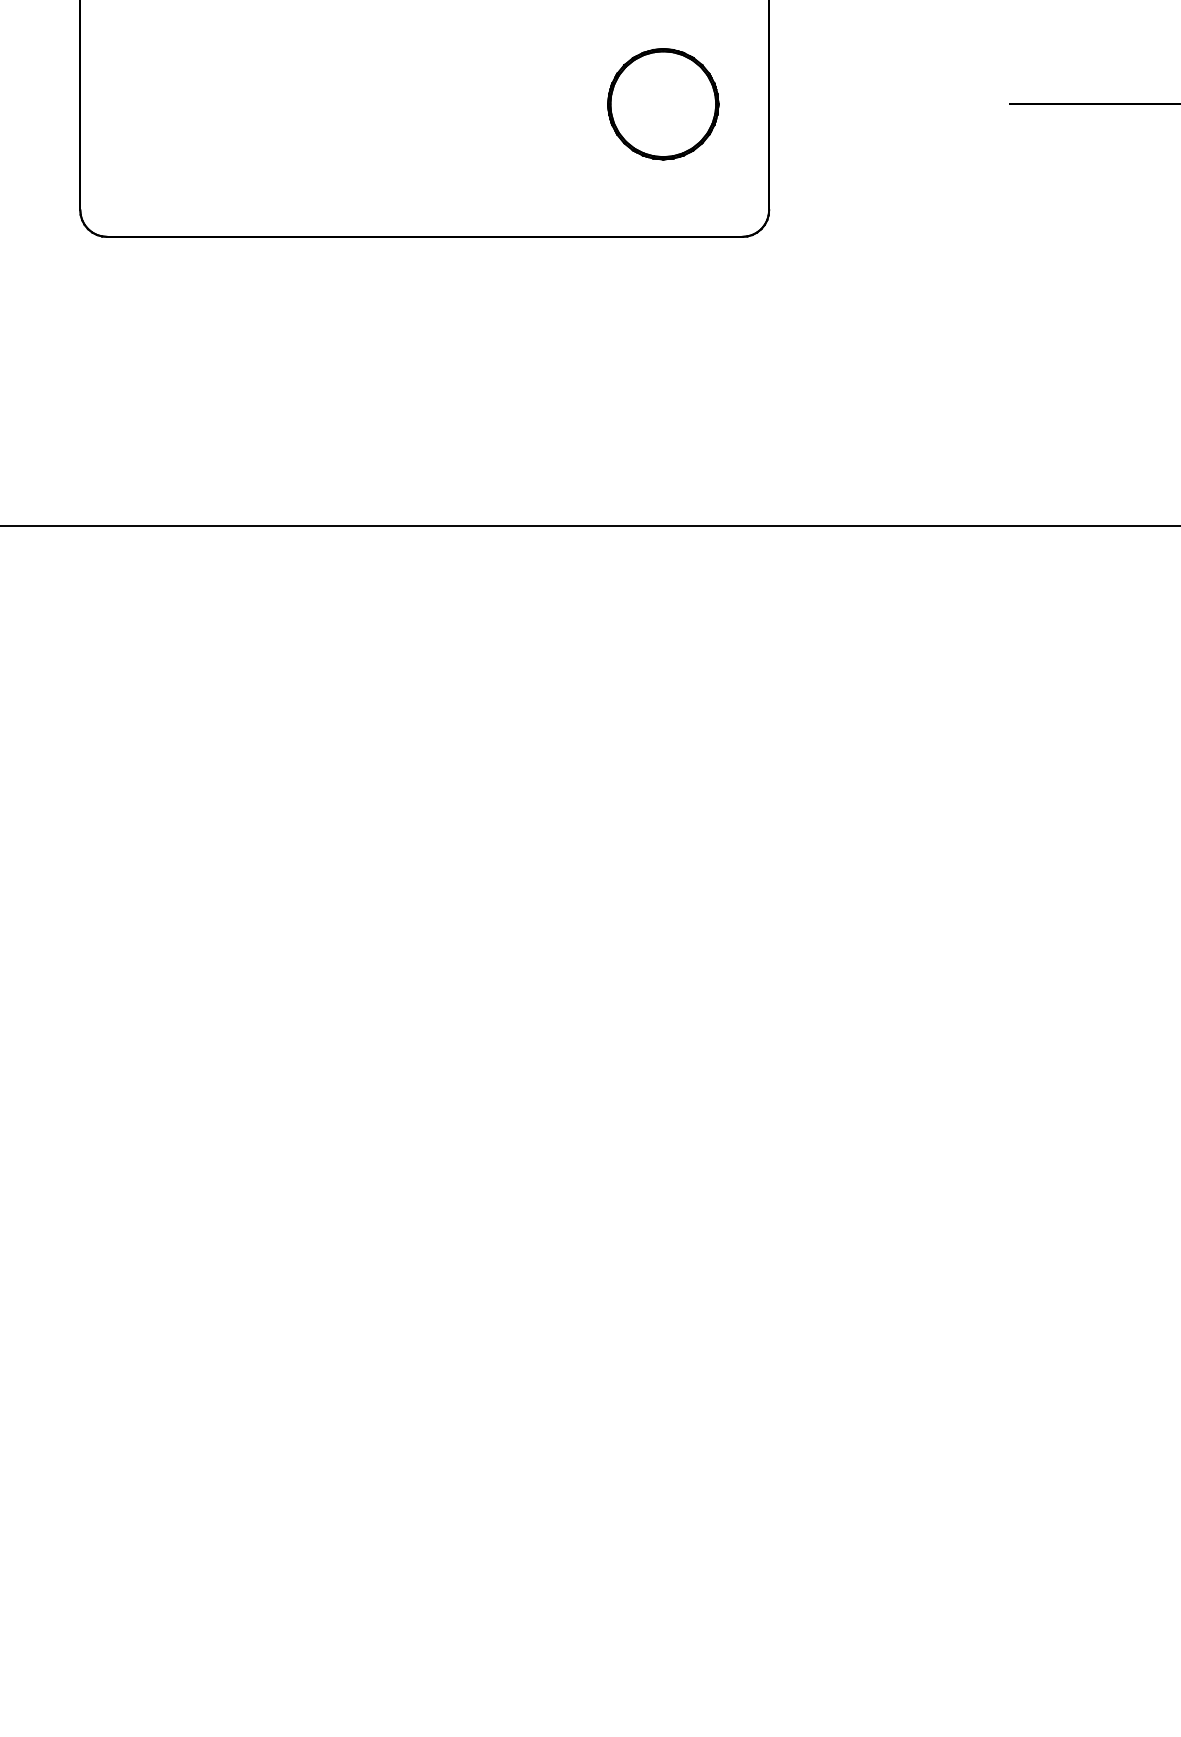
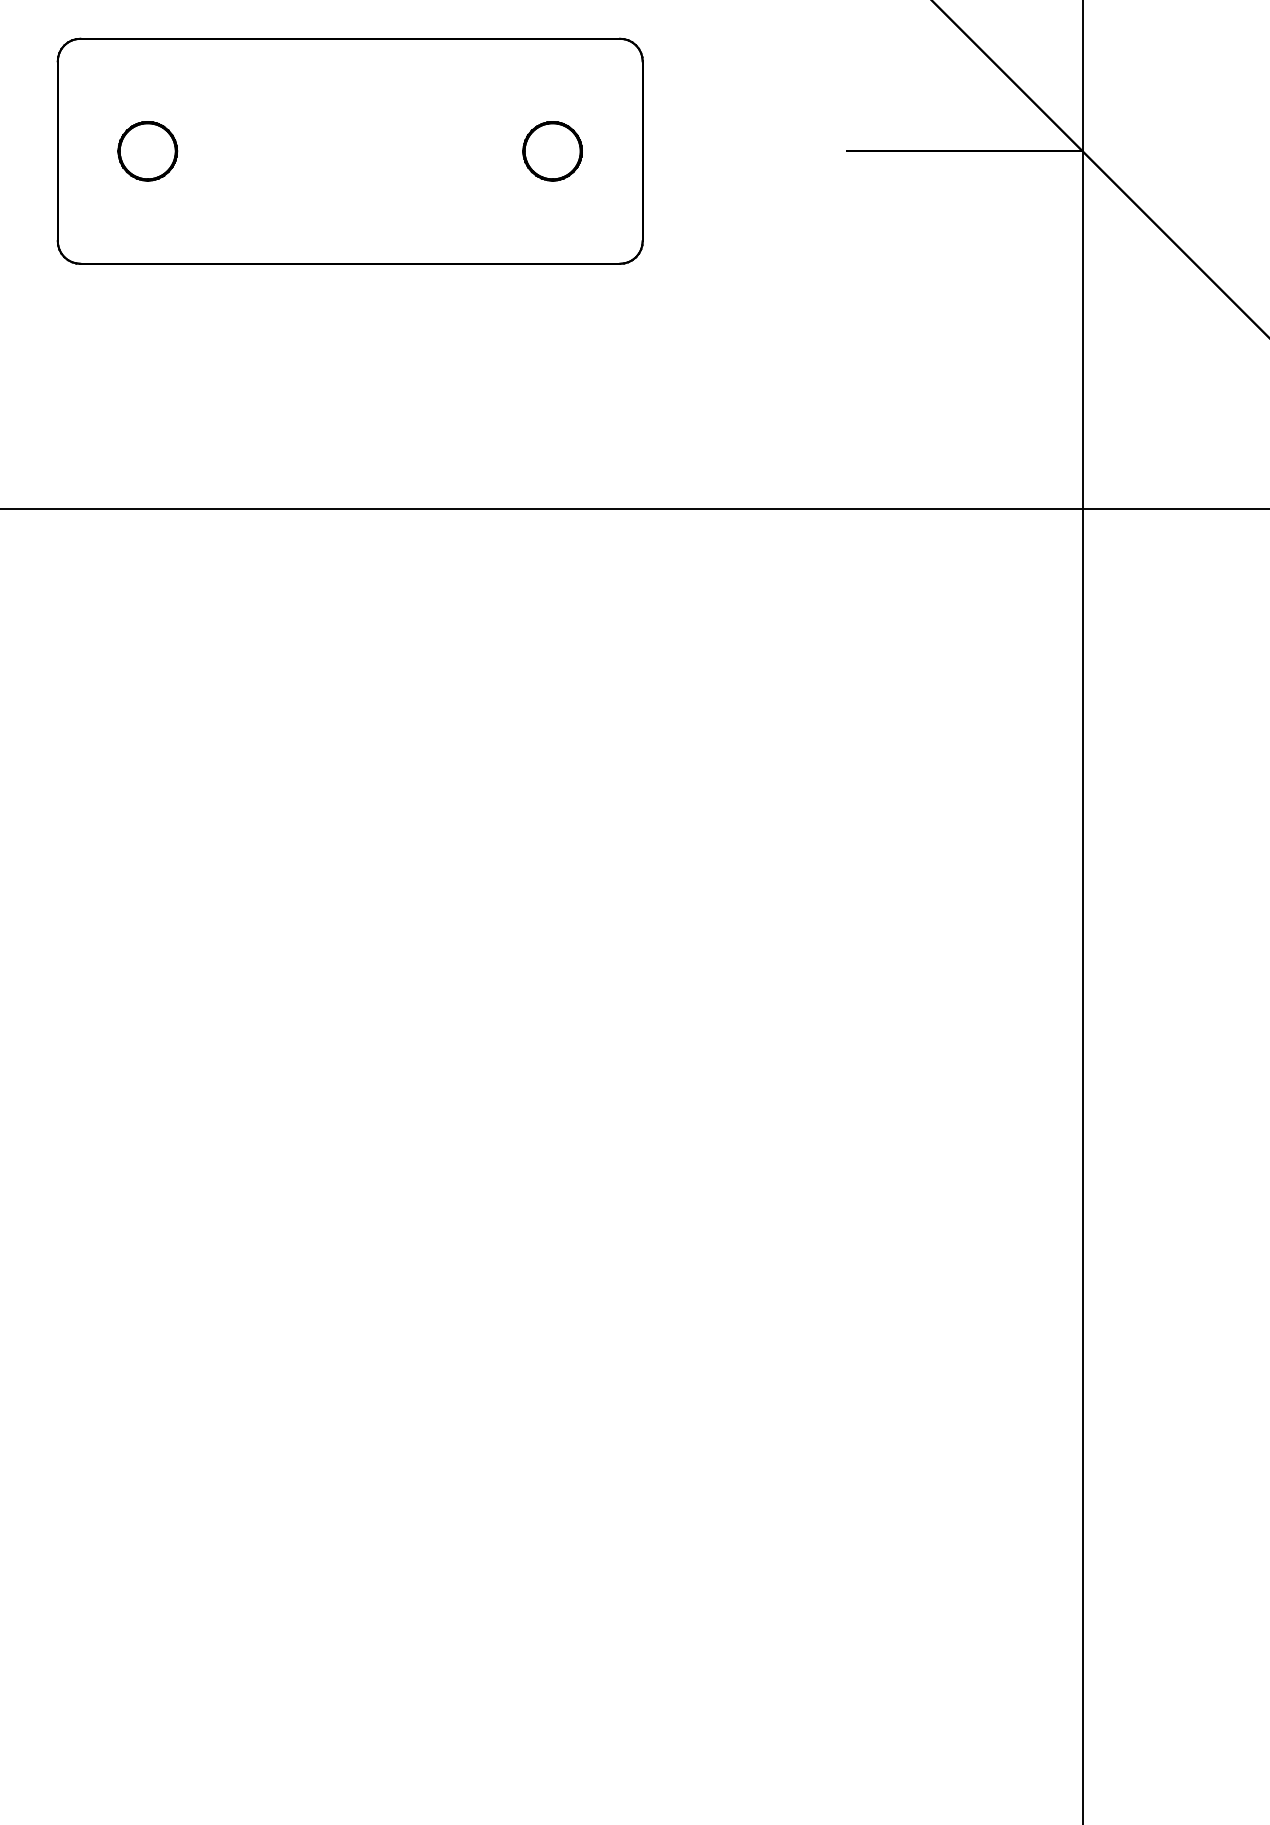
part: (185, 104) -> (147, 151), added
part: (662, 104) -> (552, 151), size x0.62

